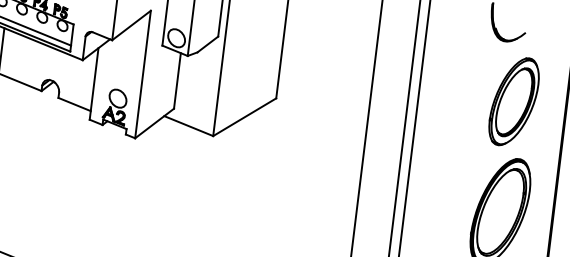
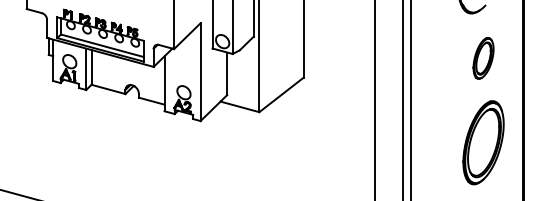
part: (513, 102) -> (483, 58), size x0.6

